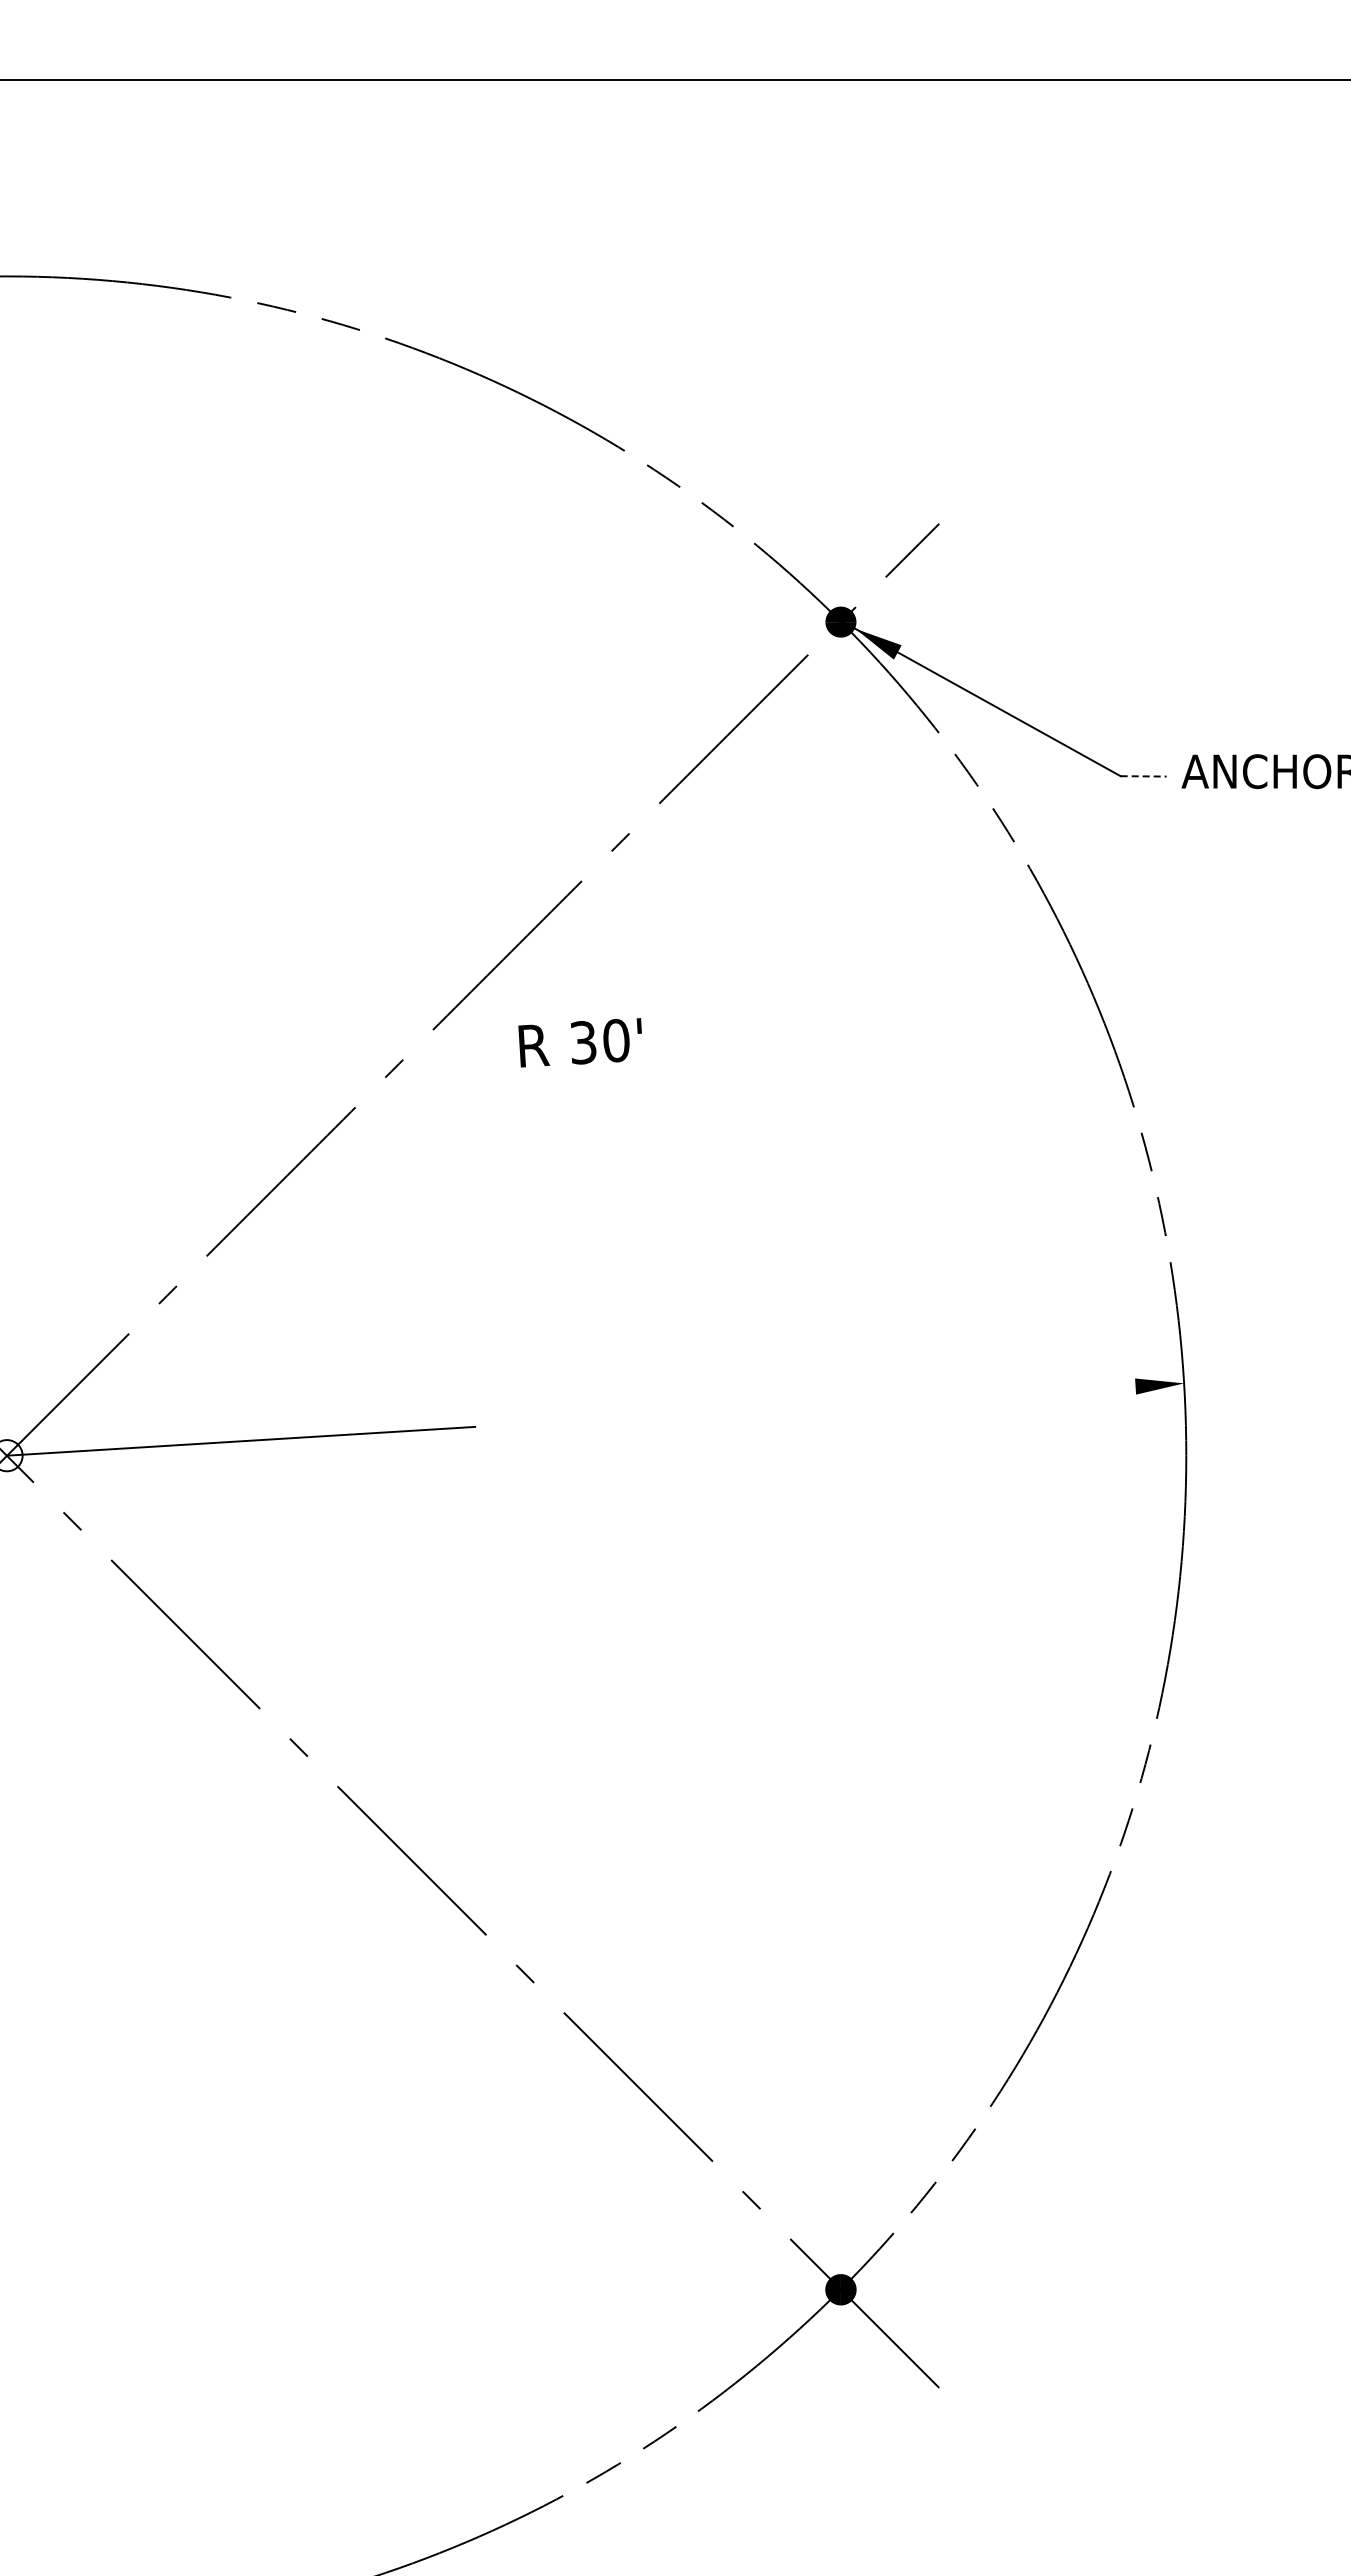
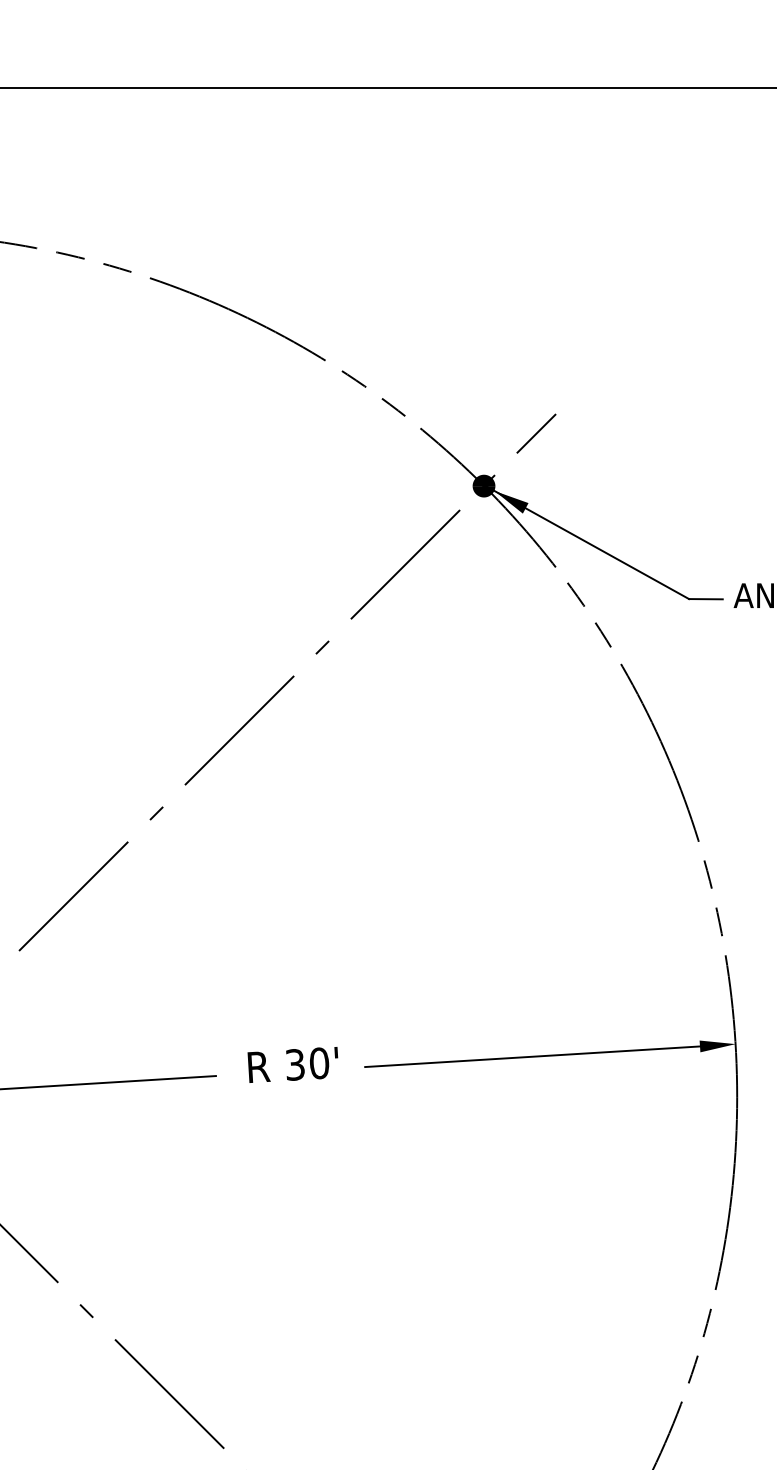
line: (1143, 776) -> (705, 599), dashed -> solid
text: (579, 1042) -> (292, 1064), moved
line: (906, 1400) -> (532, 1056), added

